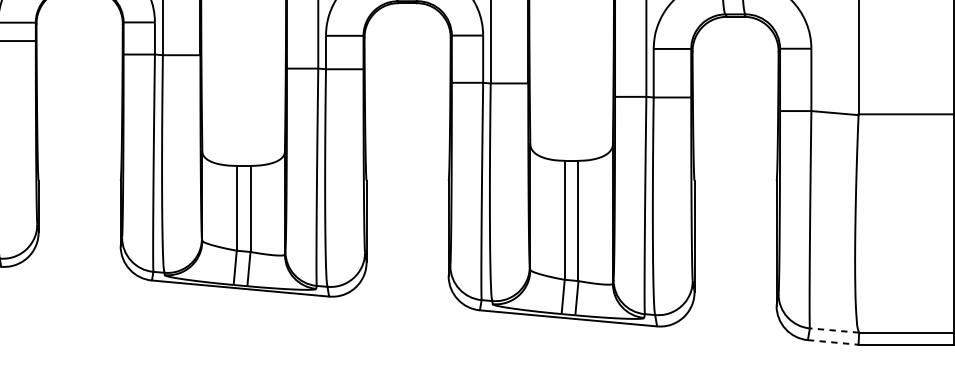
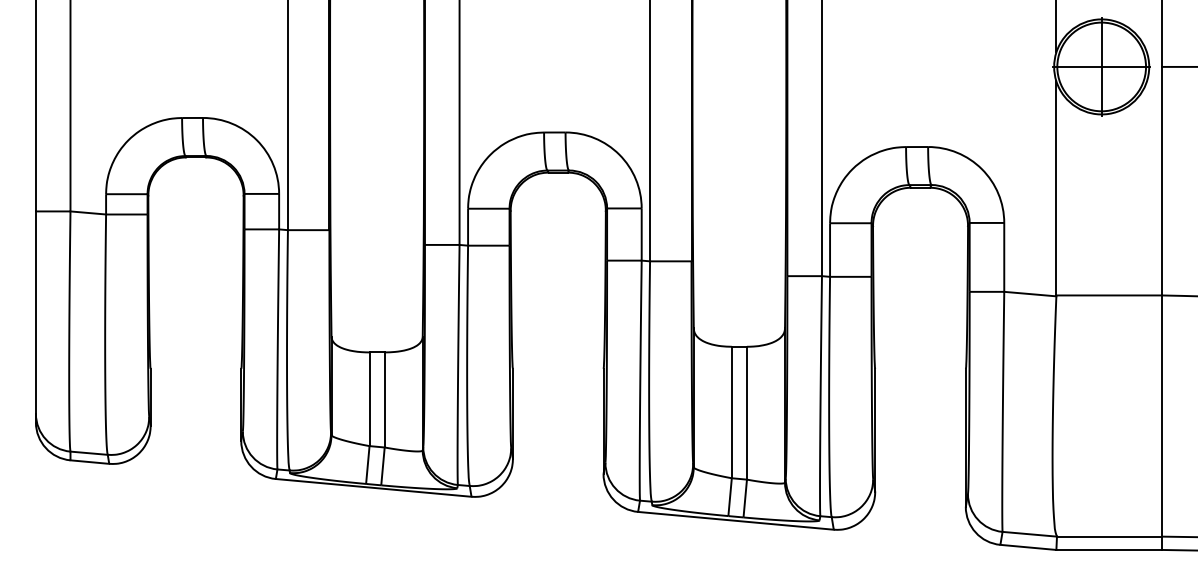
line: (834, 330) -> (1029, 534), dashed -> solid
line: (833, 342) -> (1028, 547), dashed -> solid

